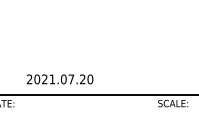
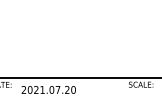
text: (59, 78) -> (48, 89), moved

